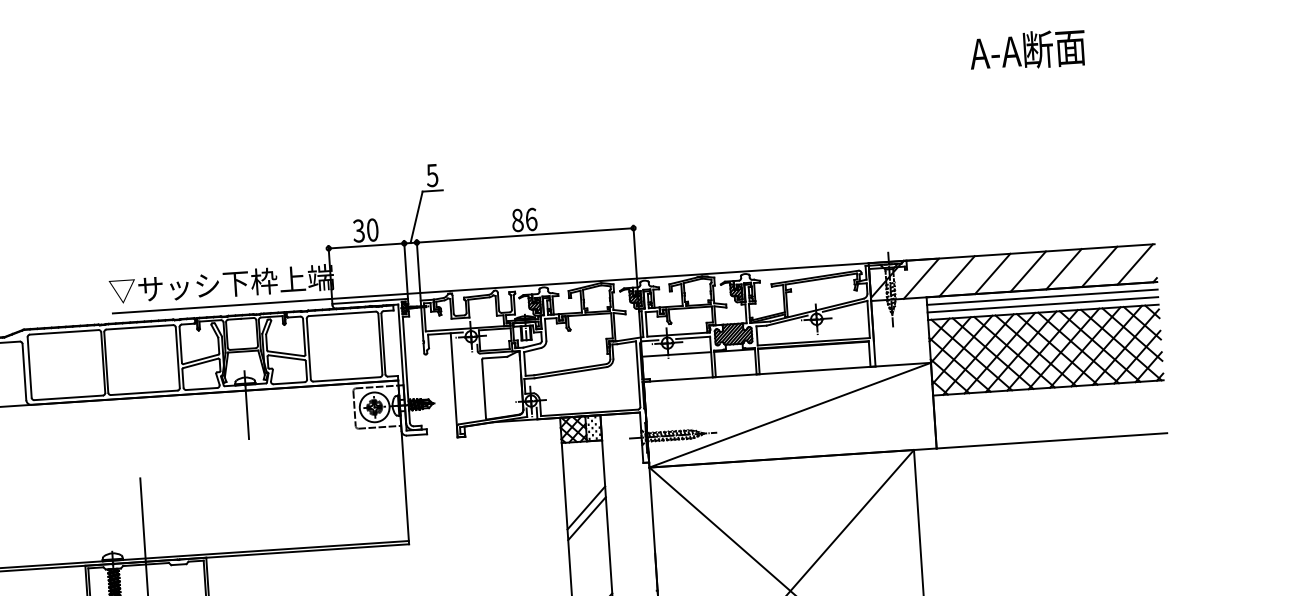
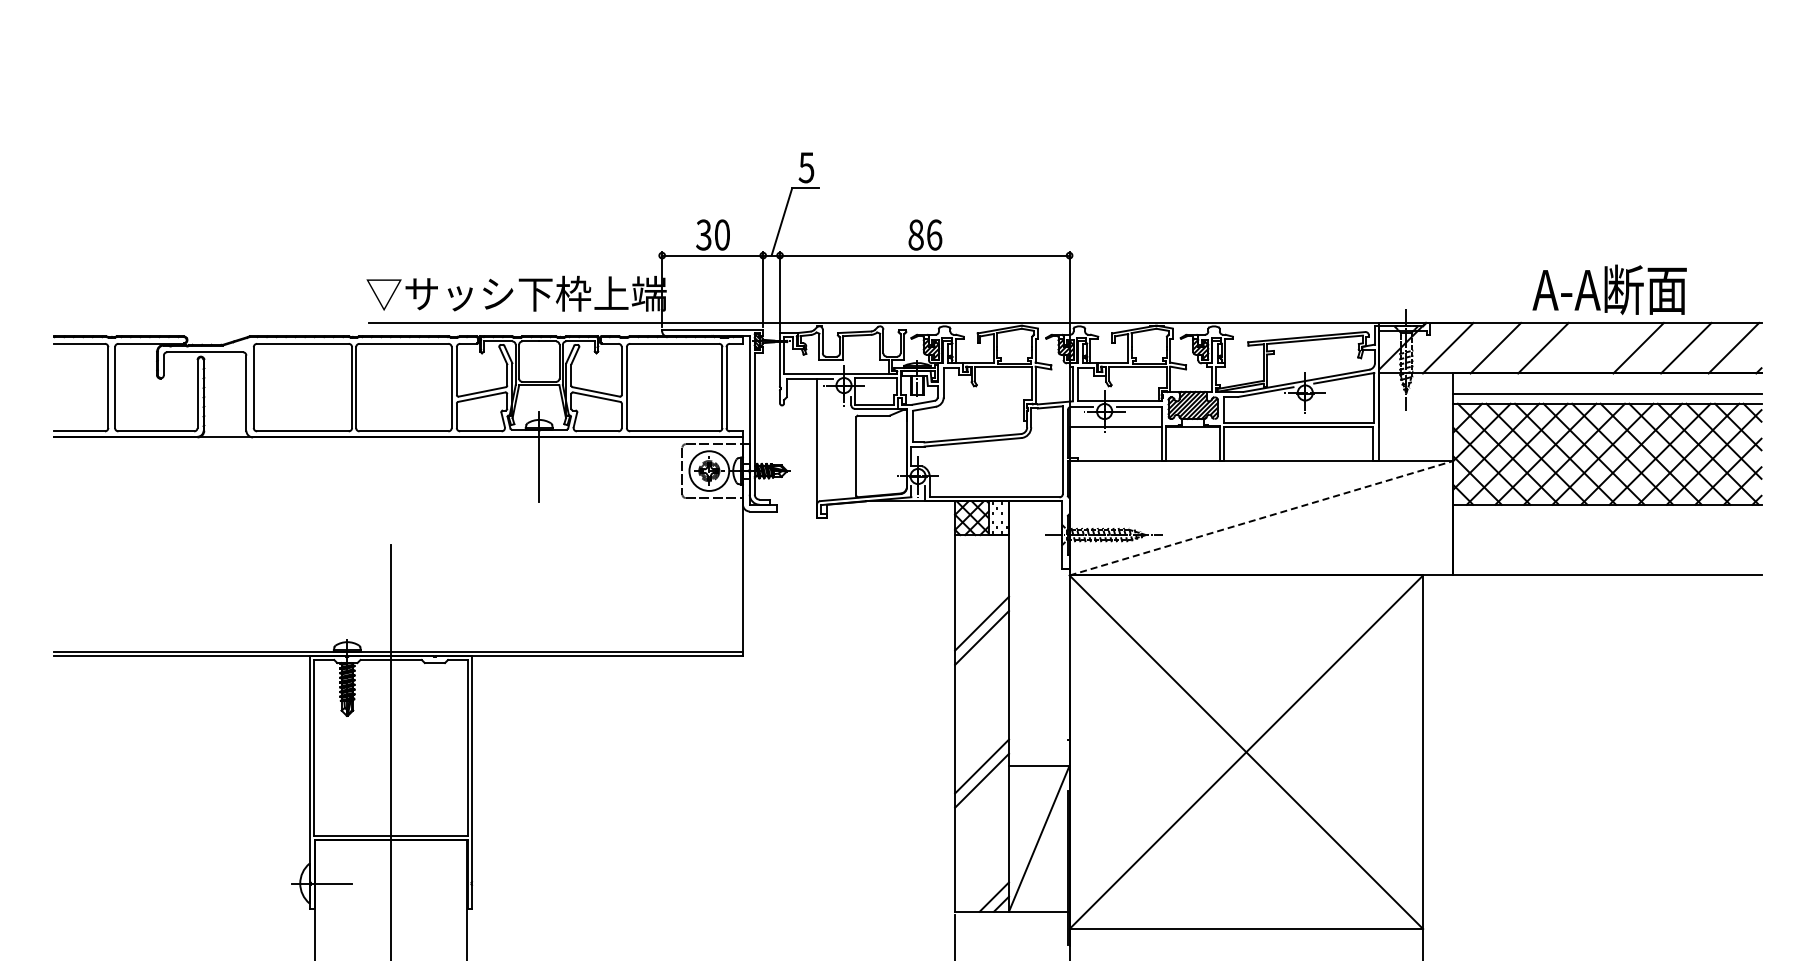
text: (1027, 50) -> (1609, 289), moved
line: (1027, 271) -> (1590, 347), removed
line: (1042, 297) -> (1607, 383), removed
line: (790, 415) -> (1262, 518), solid -> dashed

